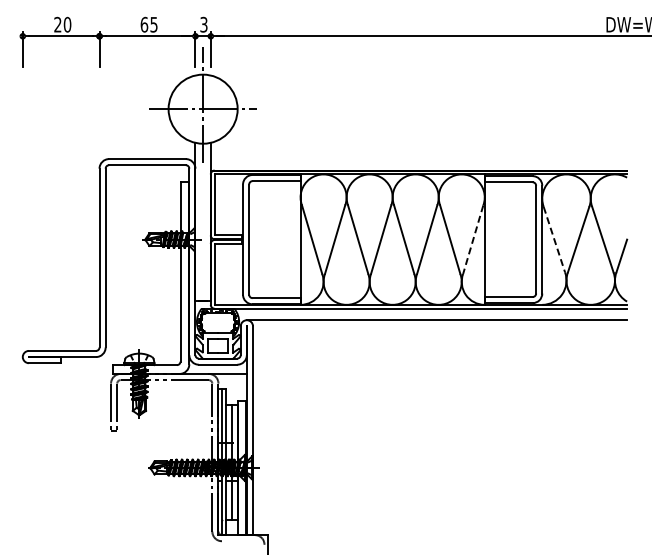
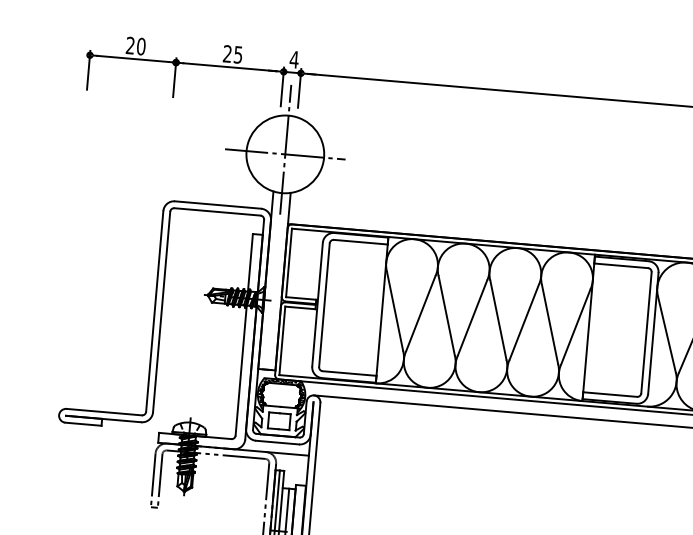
text: (144, 24) -> (227, 53), 65 -> 25
text: (203, 24) -> (293, 59), 3 -> 4
line: (473, 239) -> (576, 326), dashed -> solid
line: (554, 240) -> (666, 335), dashed -> solid

